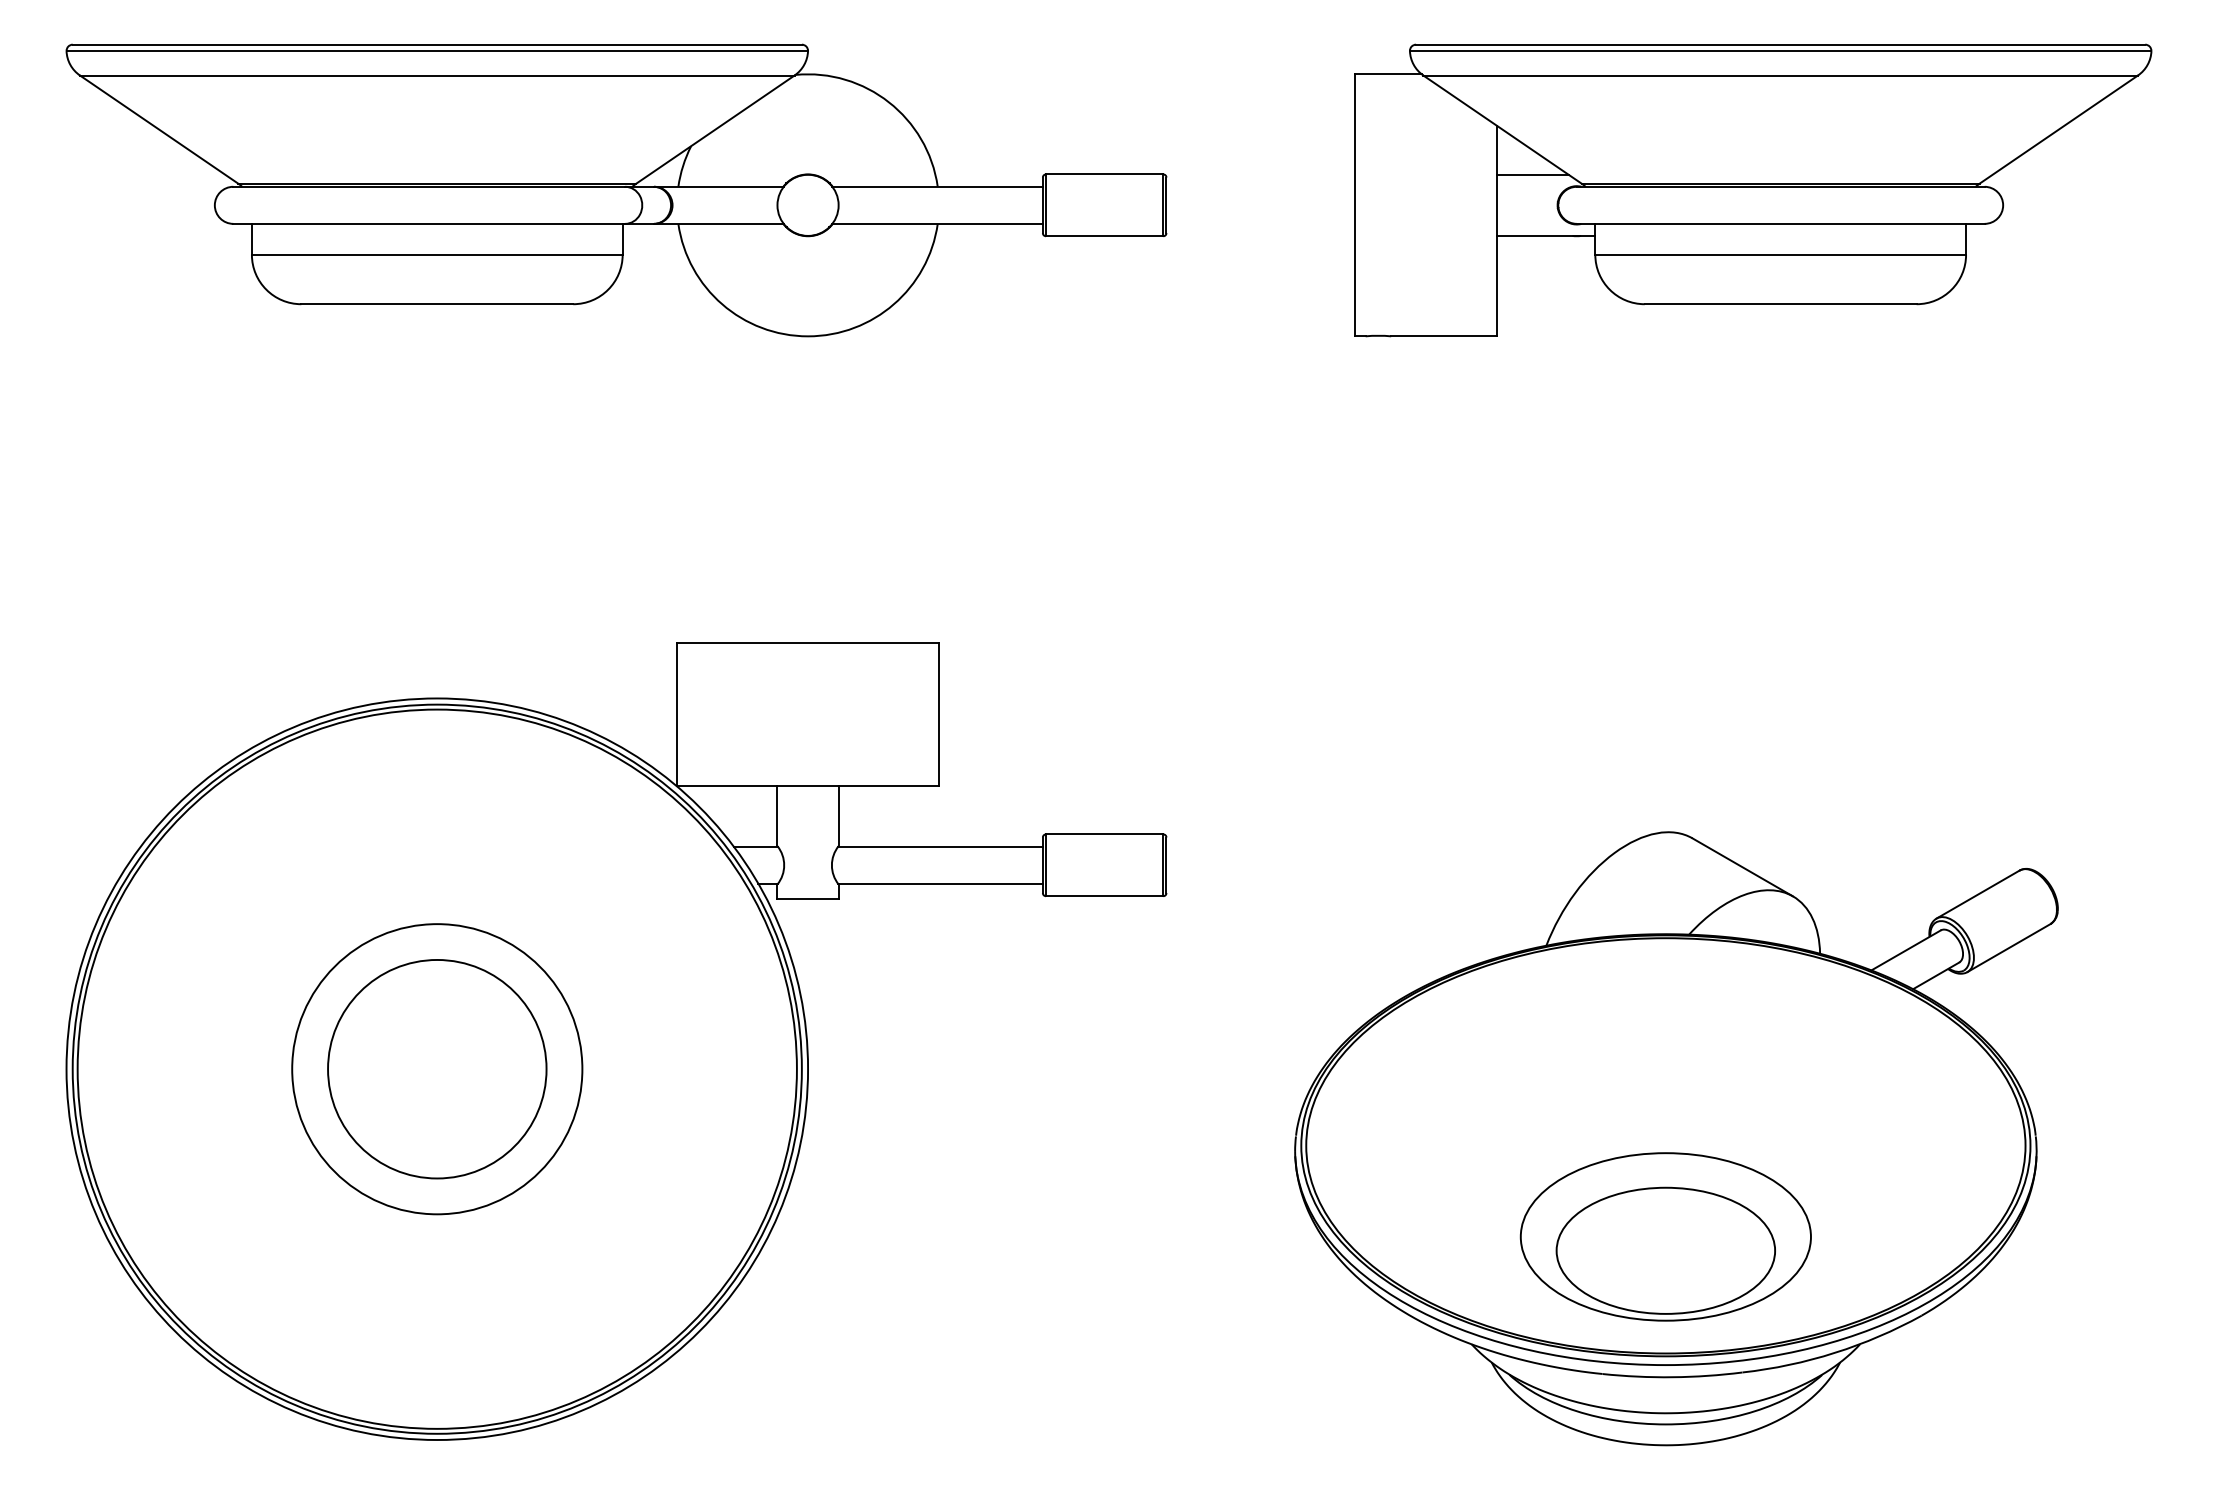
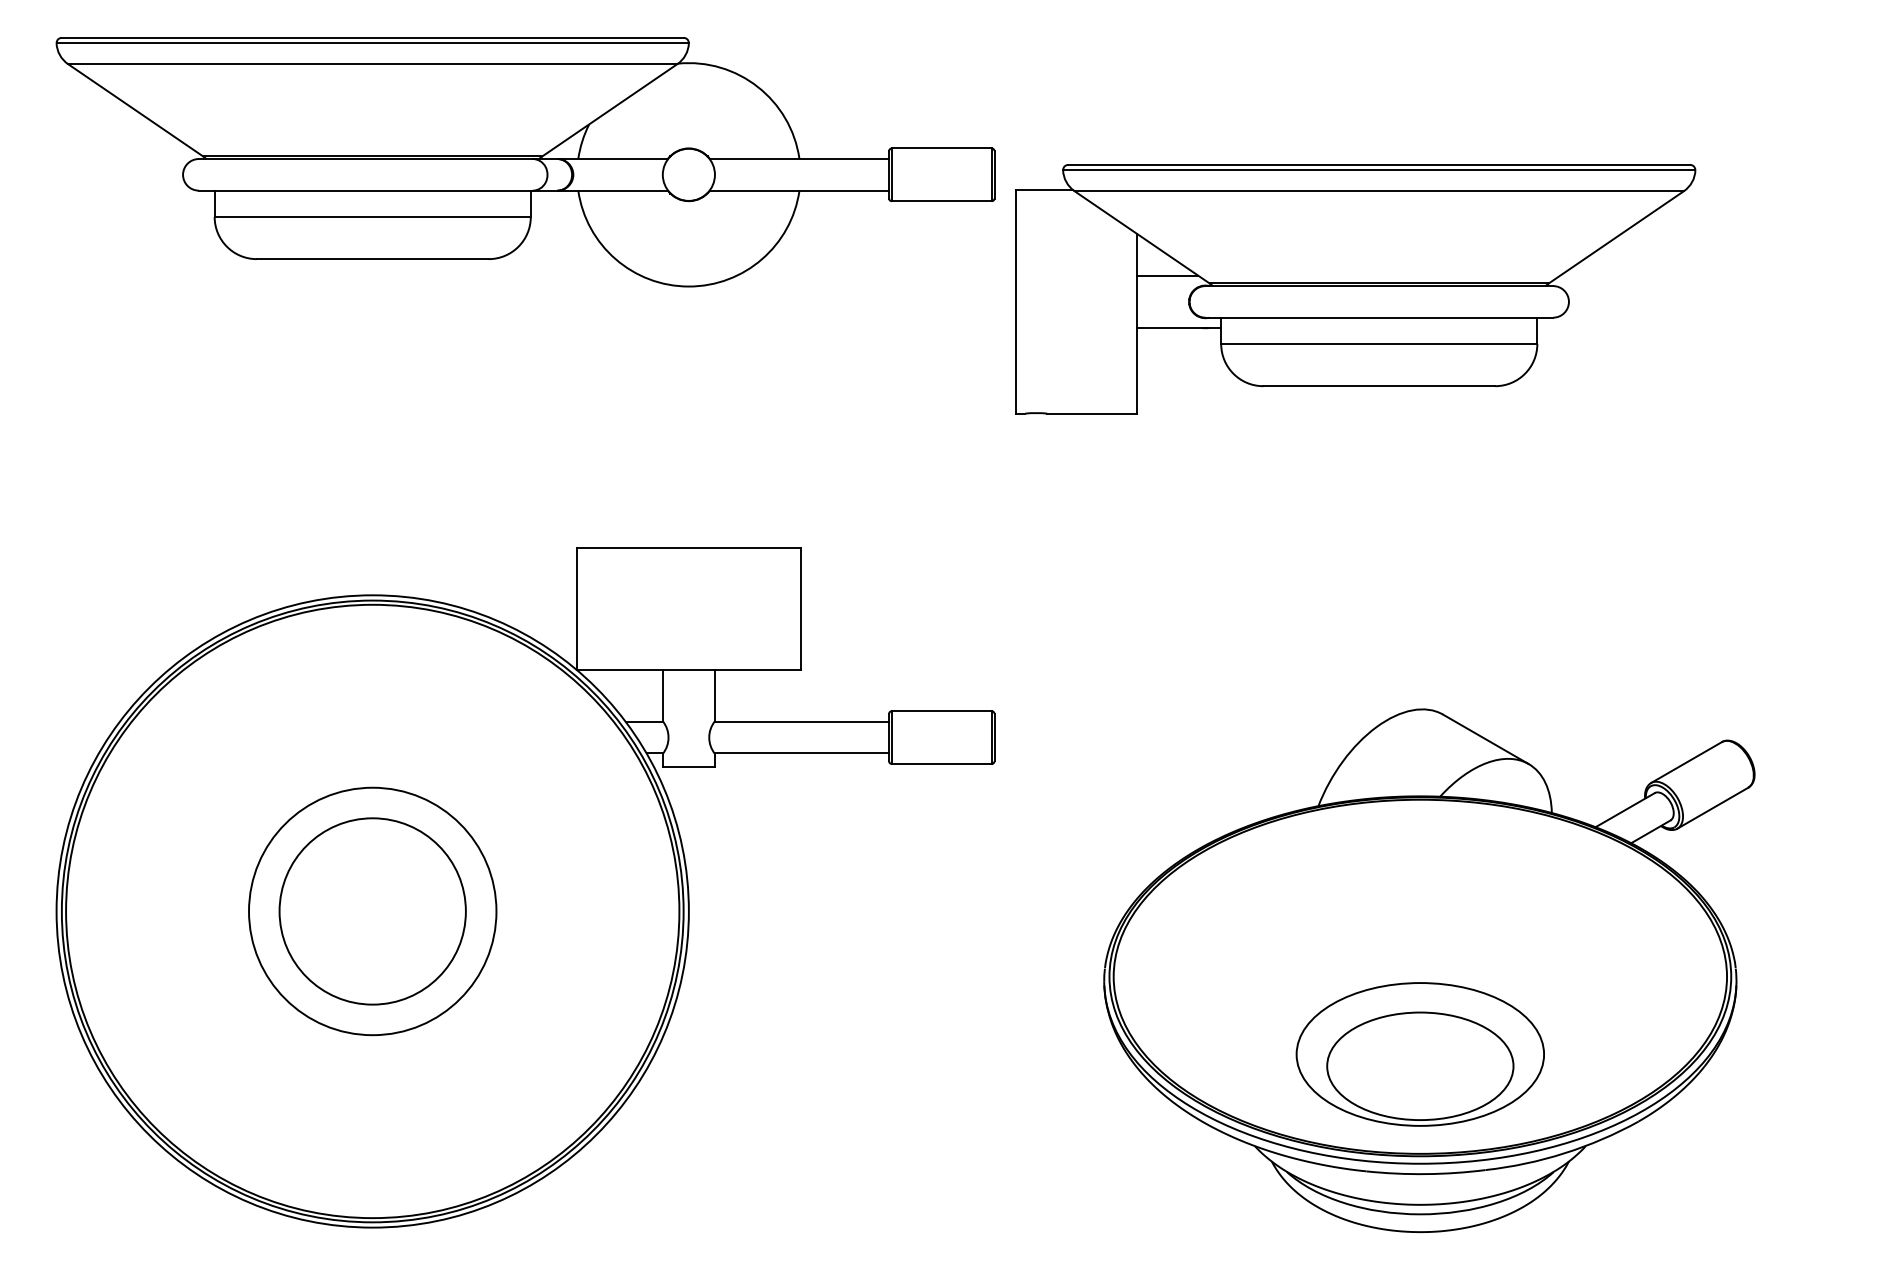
part: (1753, 190) -> (1356, 289), moved

